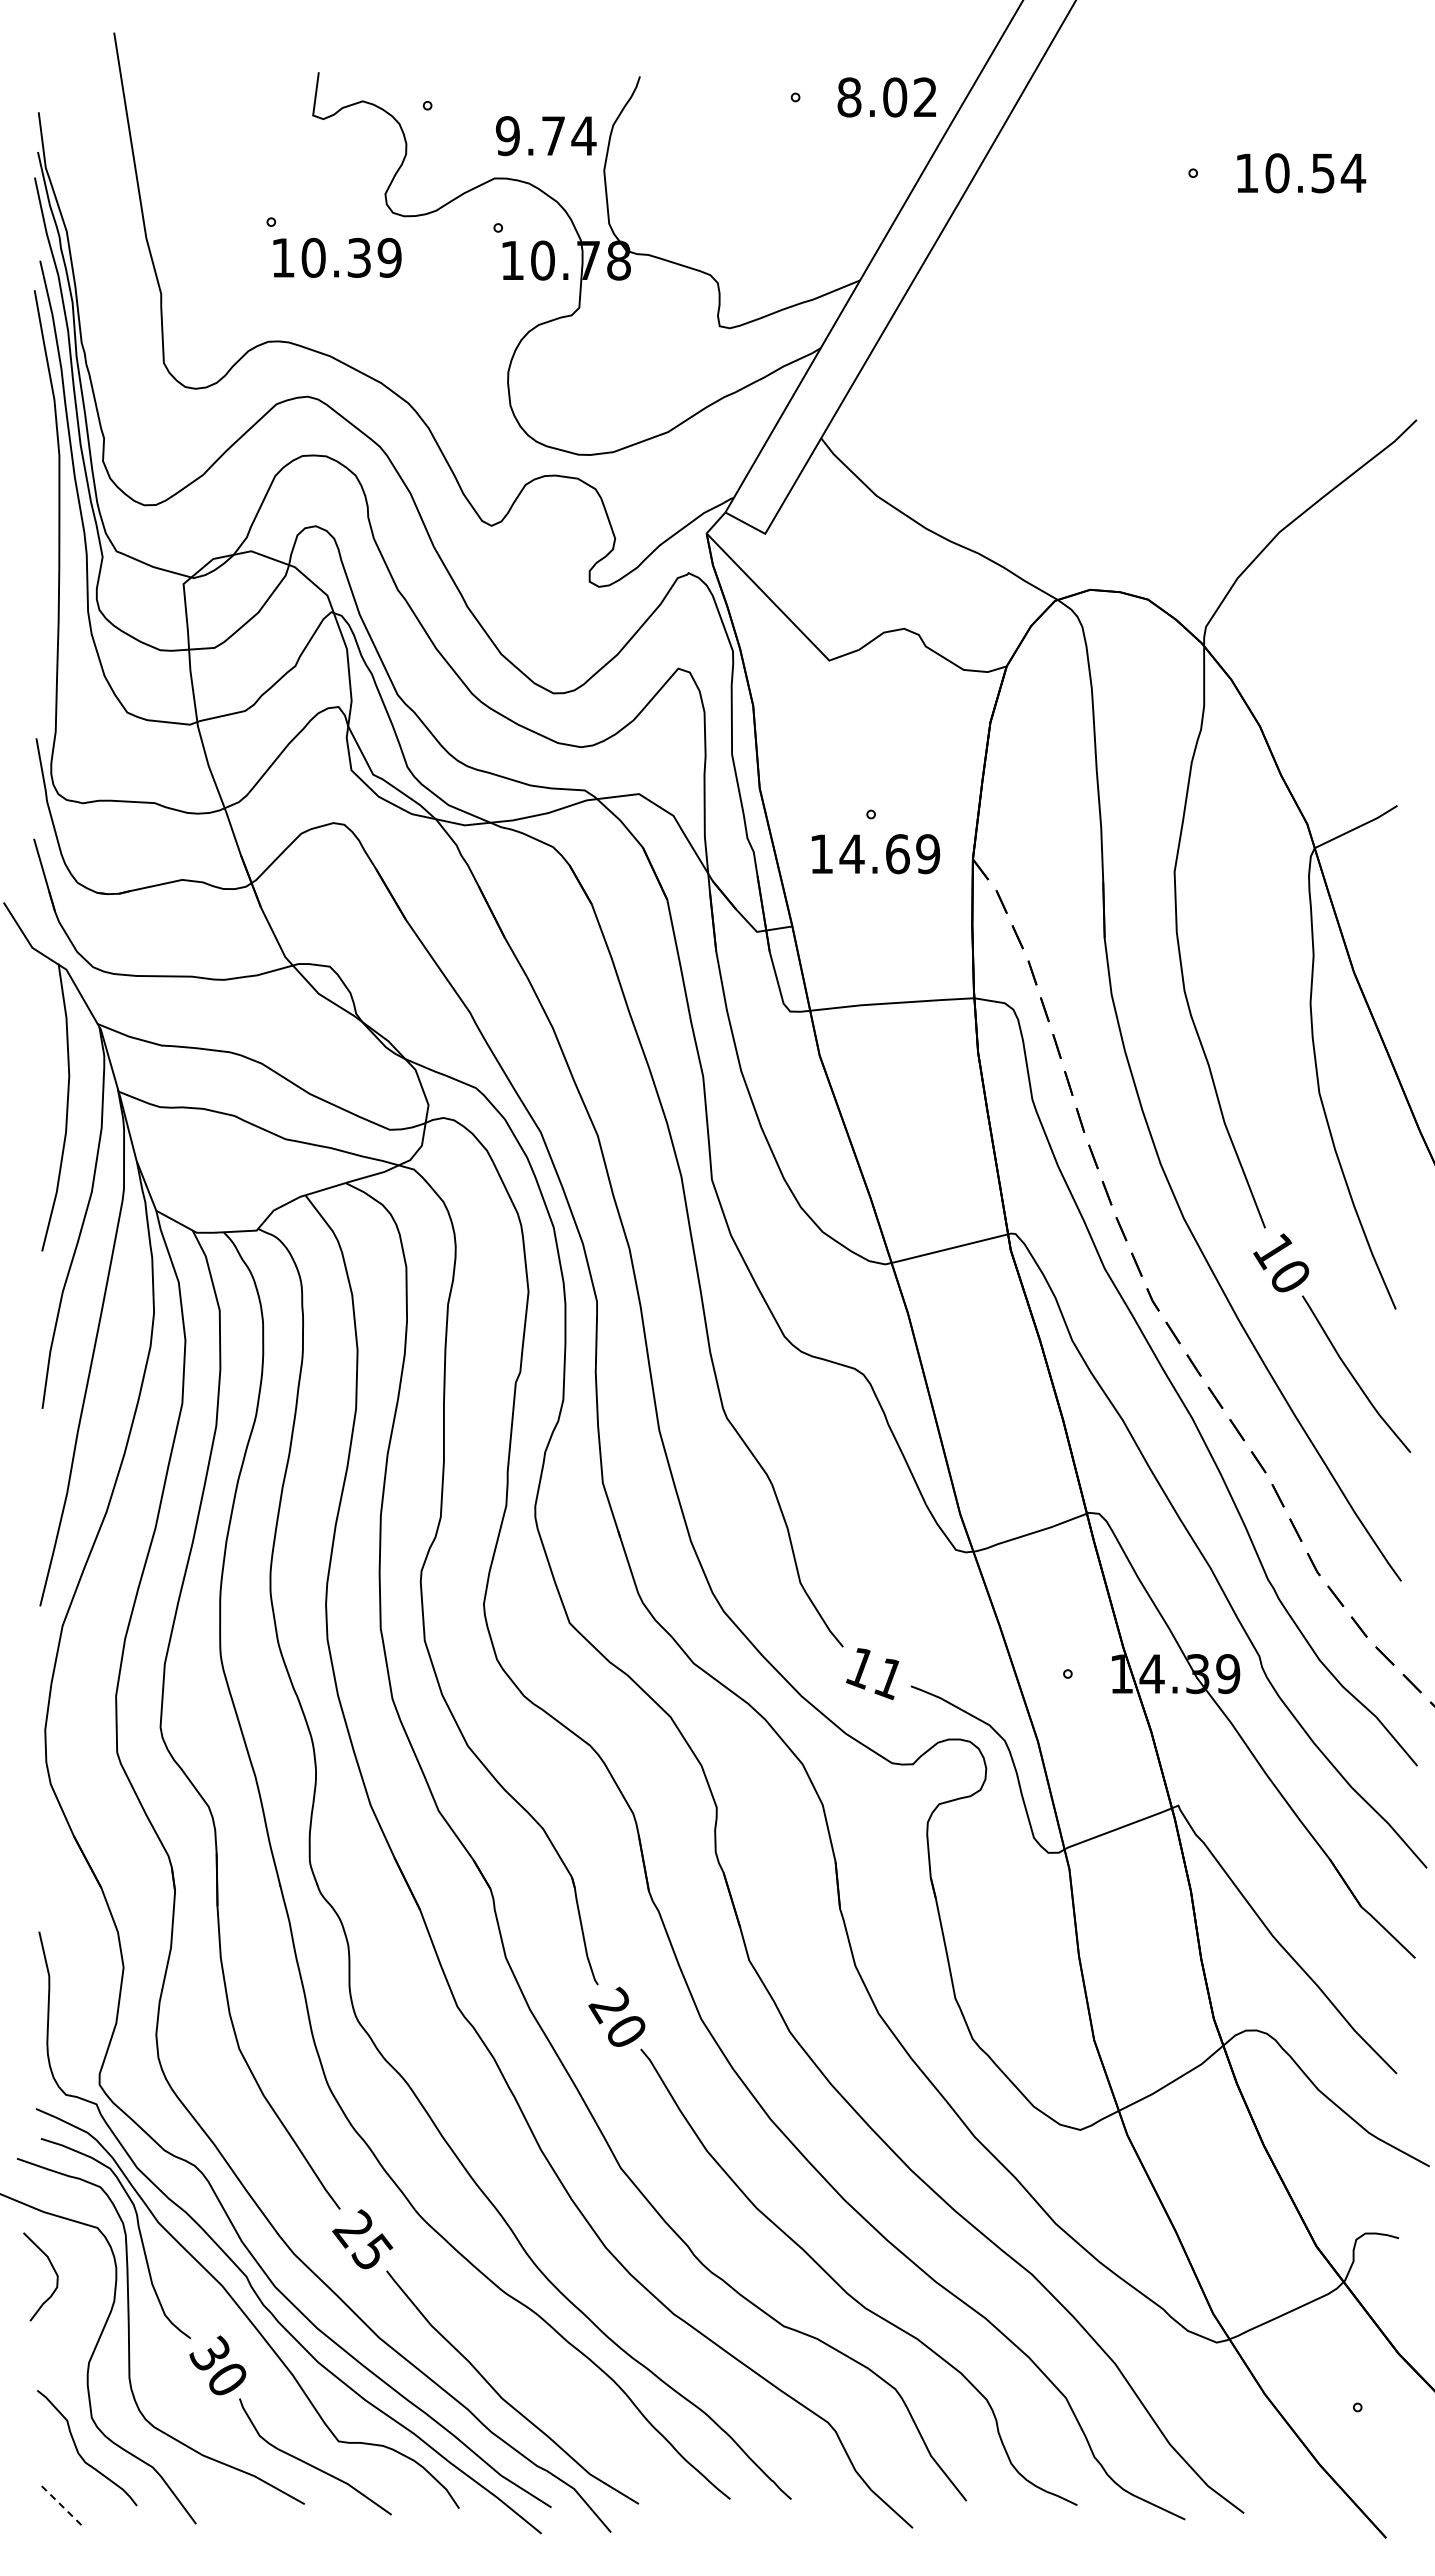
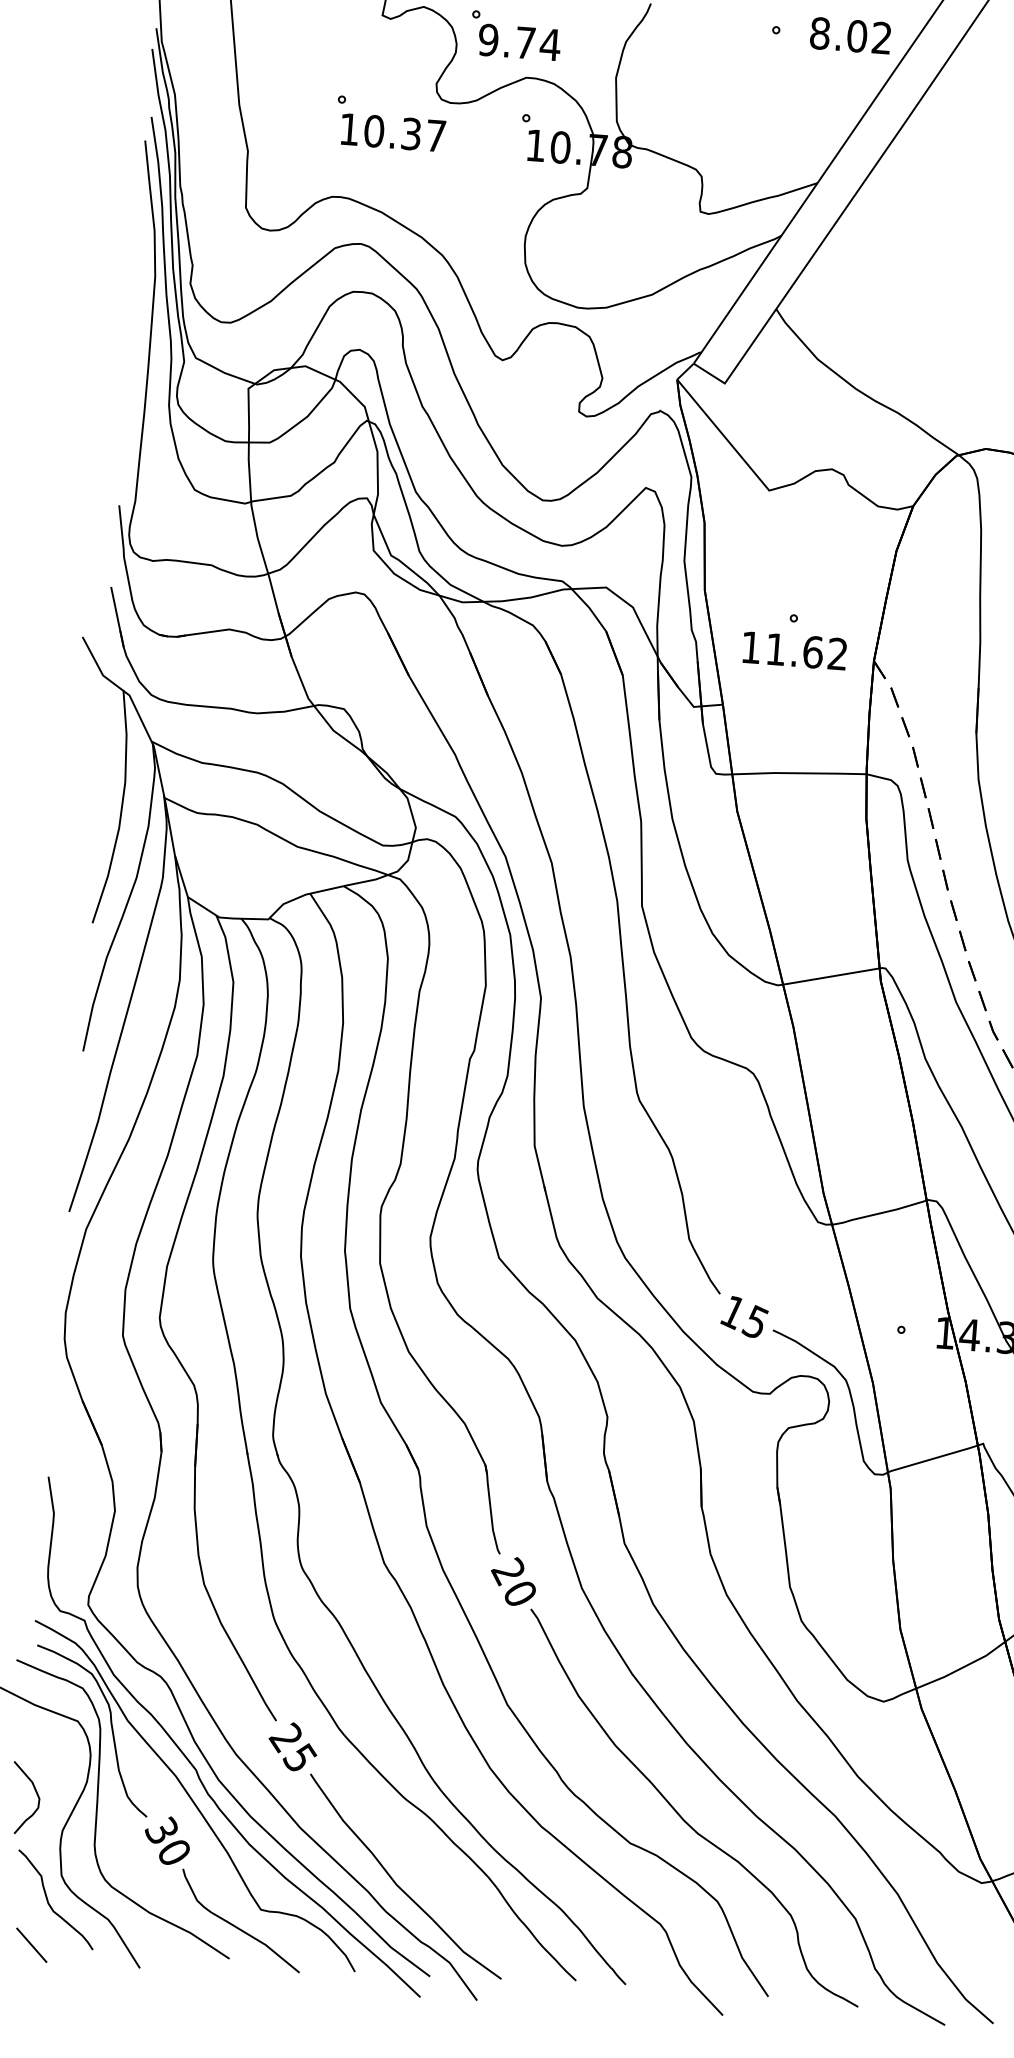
text: (546, 136) -> (519, 42), moved
text: (389, 257) -> (435, 135), 10.39 -> 10.37
text: (889, 854) -> (806, 652), 14.69 -> 11.62
text: (888, 1678) -> (755, 1322), 11 -> 15
curve: (53, 2270) -> (36, 1793), moved
line: (62, 2506) -> (32, 1945), dashed -> solid

